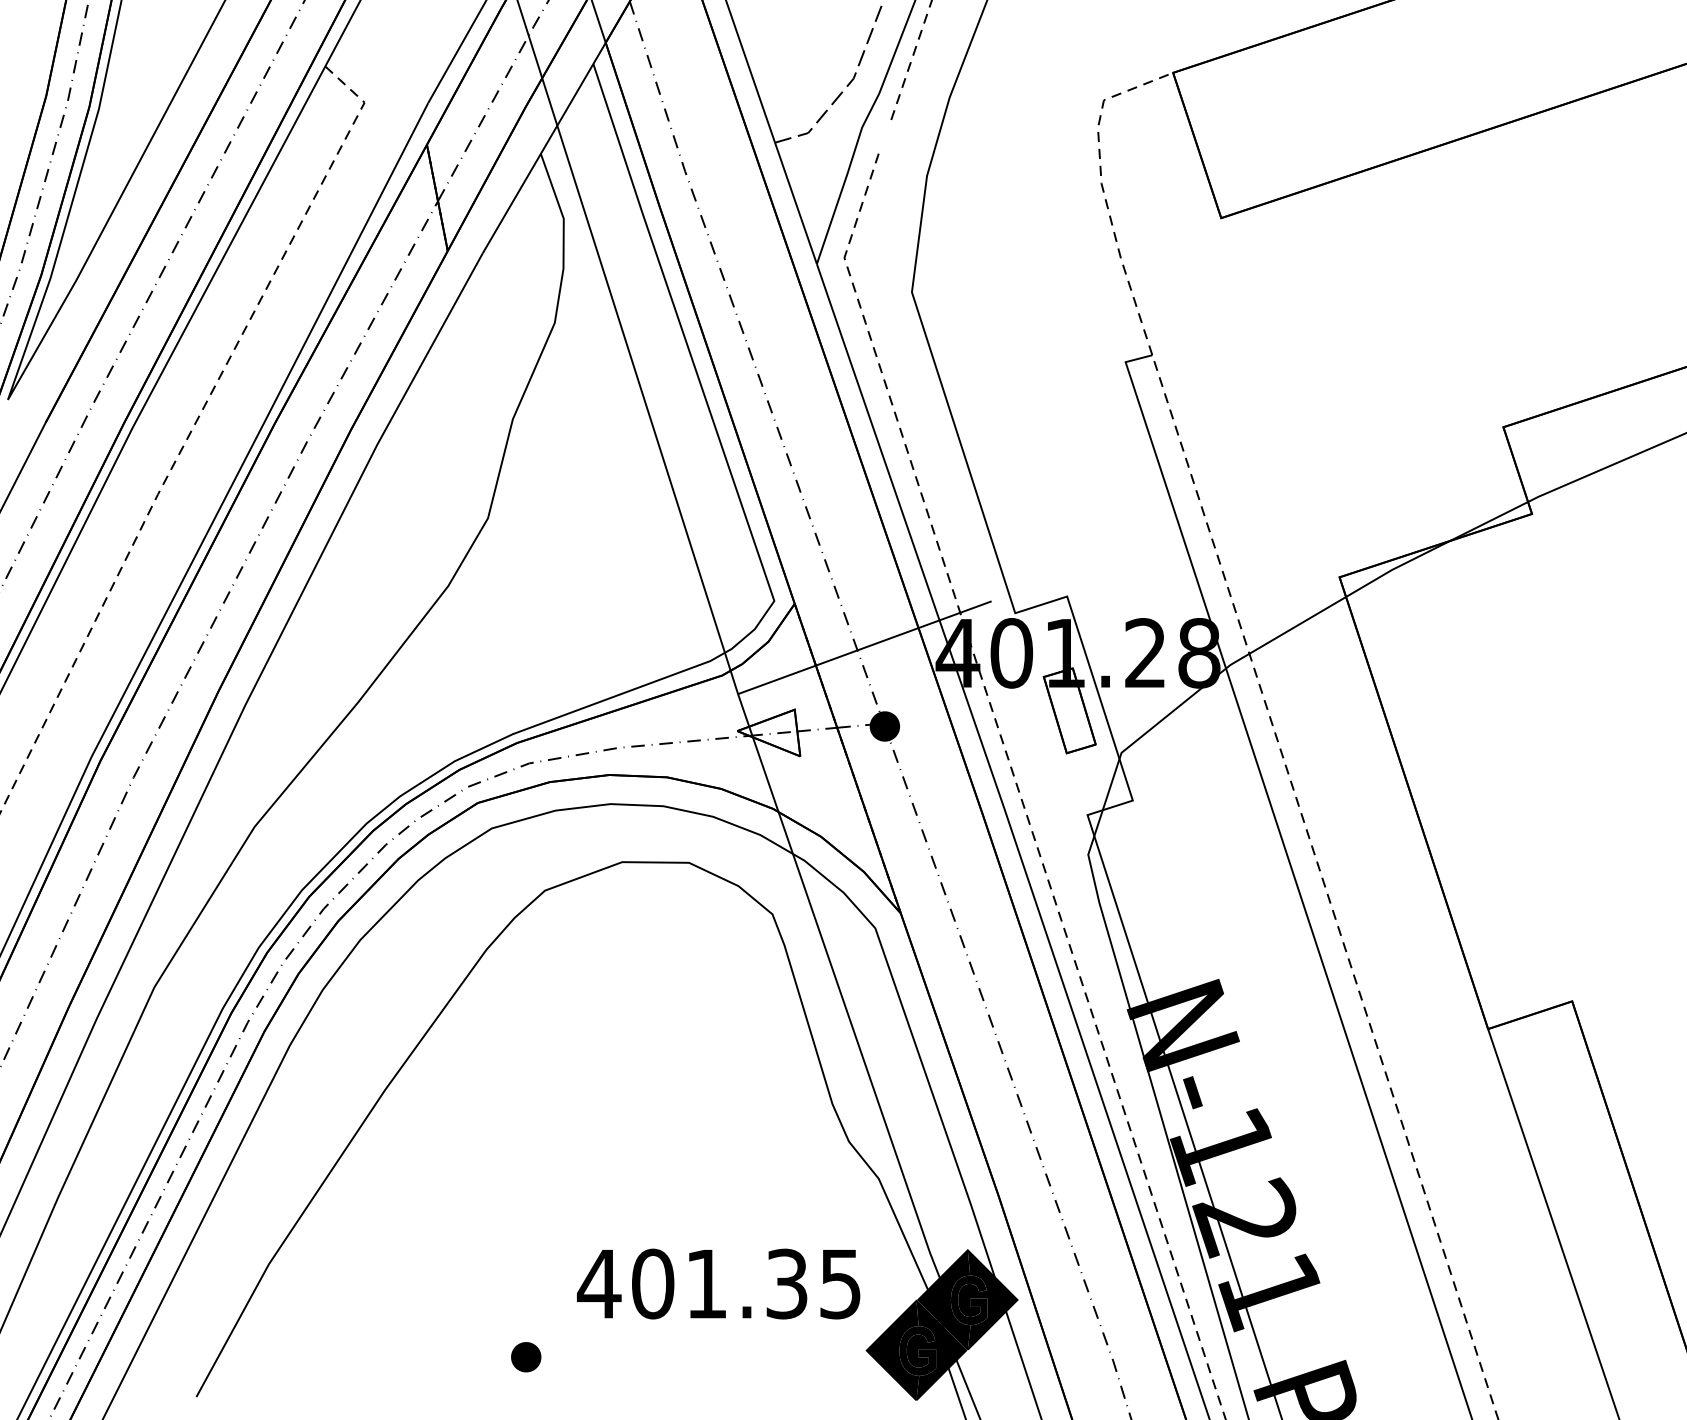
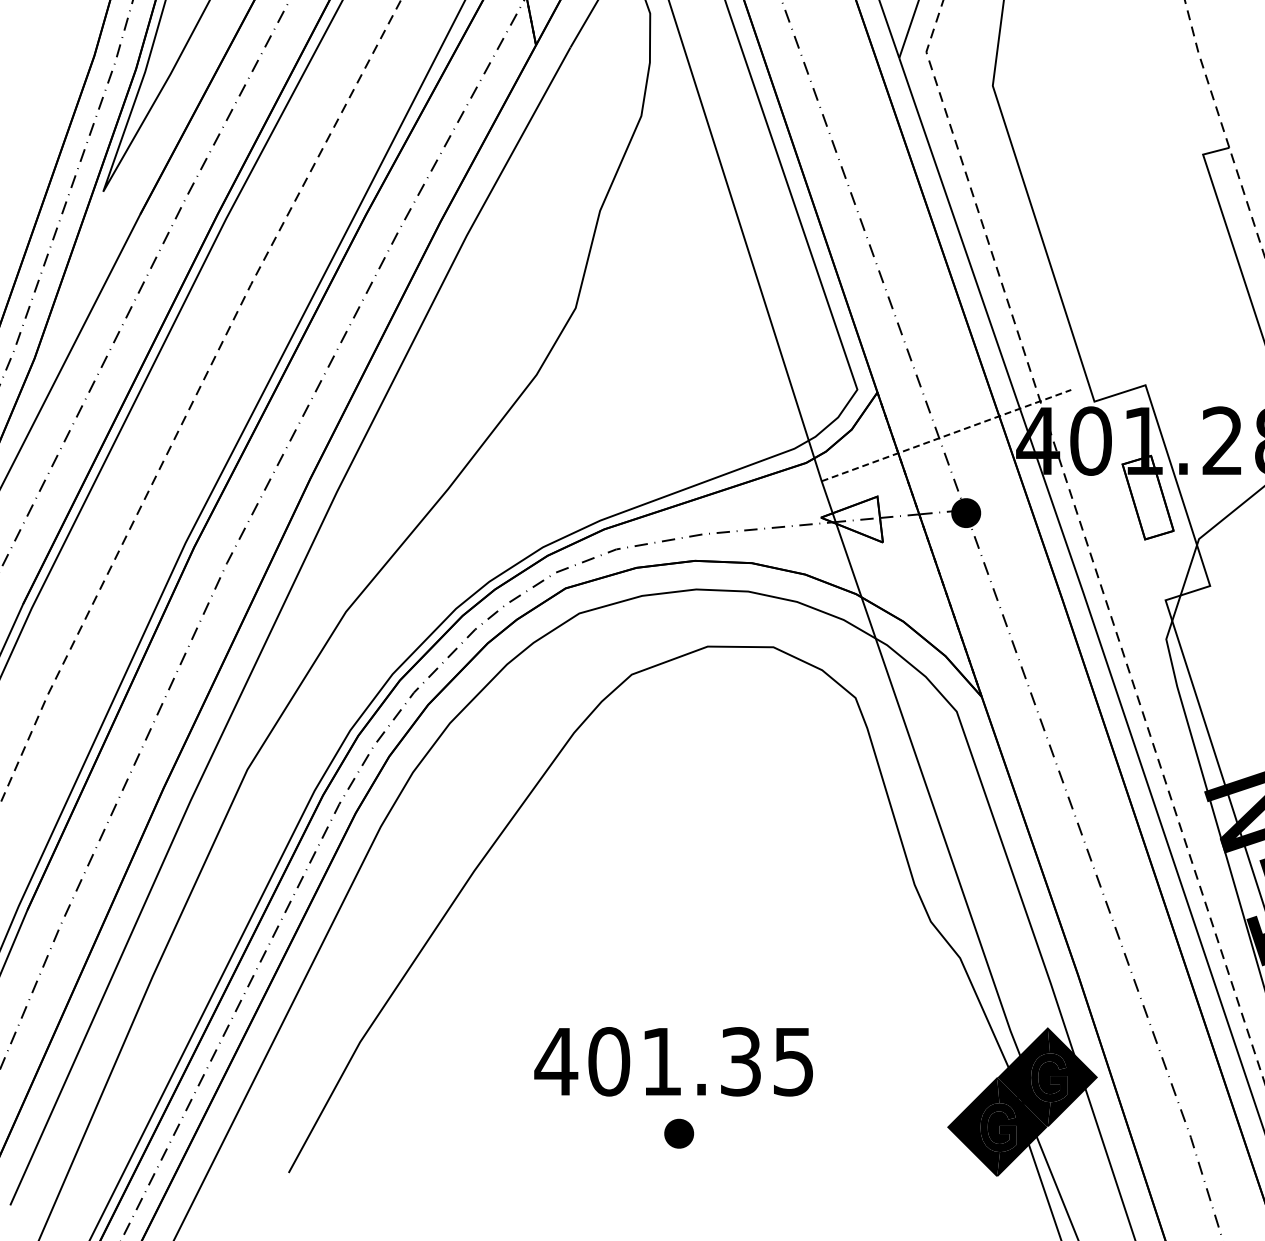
line: (865, 647) -> (947, 435), solid -> dashed
text: (718, 1283) -> (673, 1061), moved
part: (526, 1357) -> (679, 1134), moved

